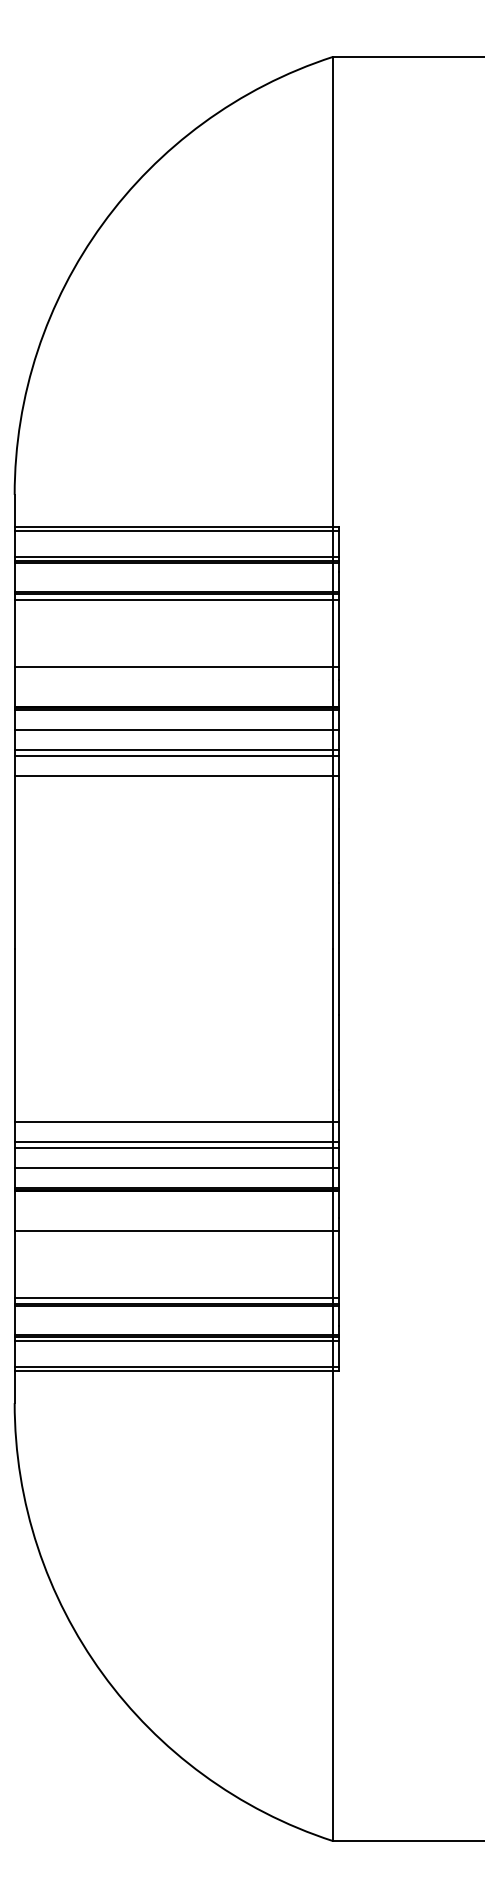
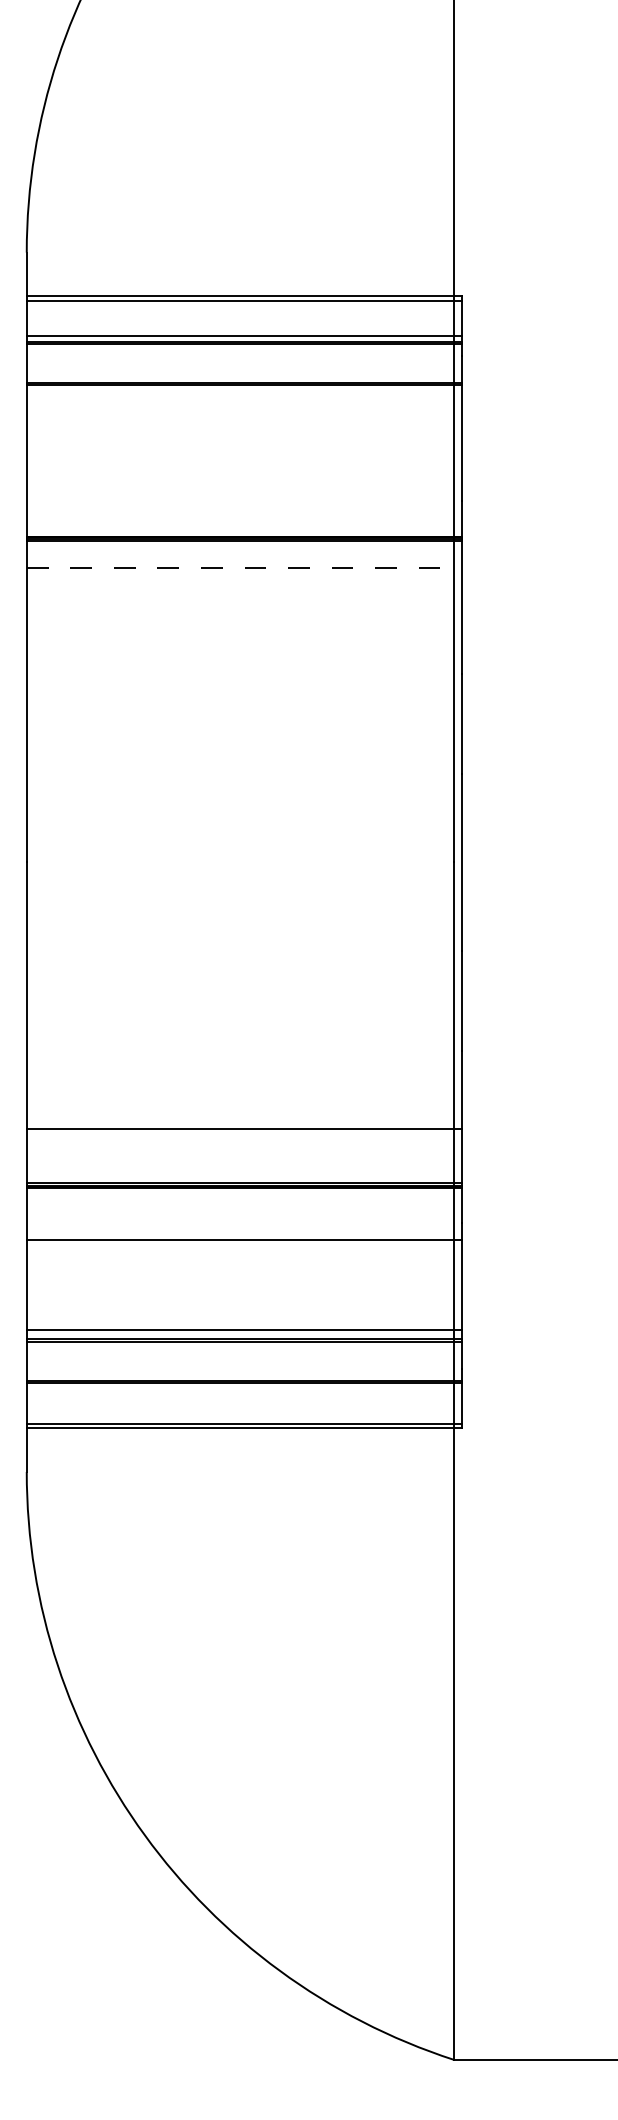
line: (176, 600) -> (244, 394), removed
line: (176, 667) -> (244, 484), removed
line: (177, 729) -> (245, 567), solid -> dashed
line: (176, 750) -> (244, 595), removed
line: (176, 755) -> (244, 602), removed
line: (176, 776) -> (244, 630), removed
line: (176, 1121) -> (244, 1093), removed
line: (176, 1142) -> (244, 1122), removed
line: (176, 1168) -> (244, 1156), removed
line: (176, 1341) -> (244, 1389), removed

